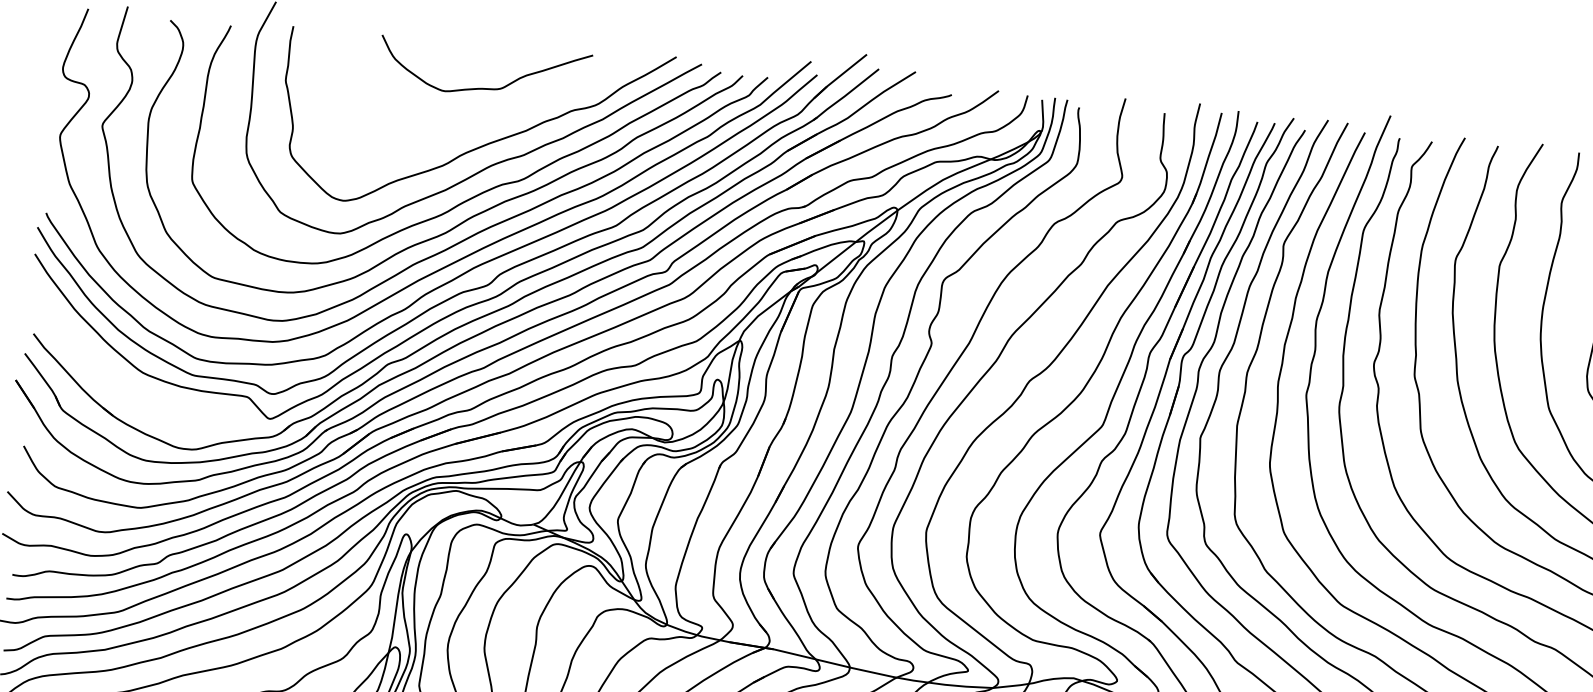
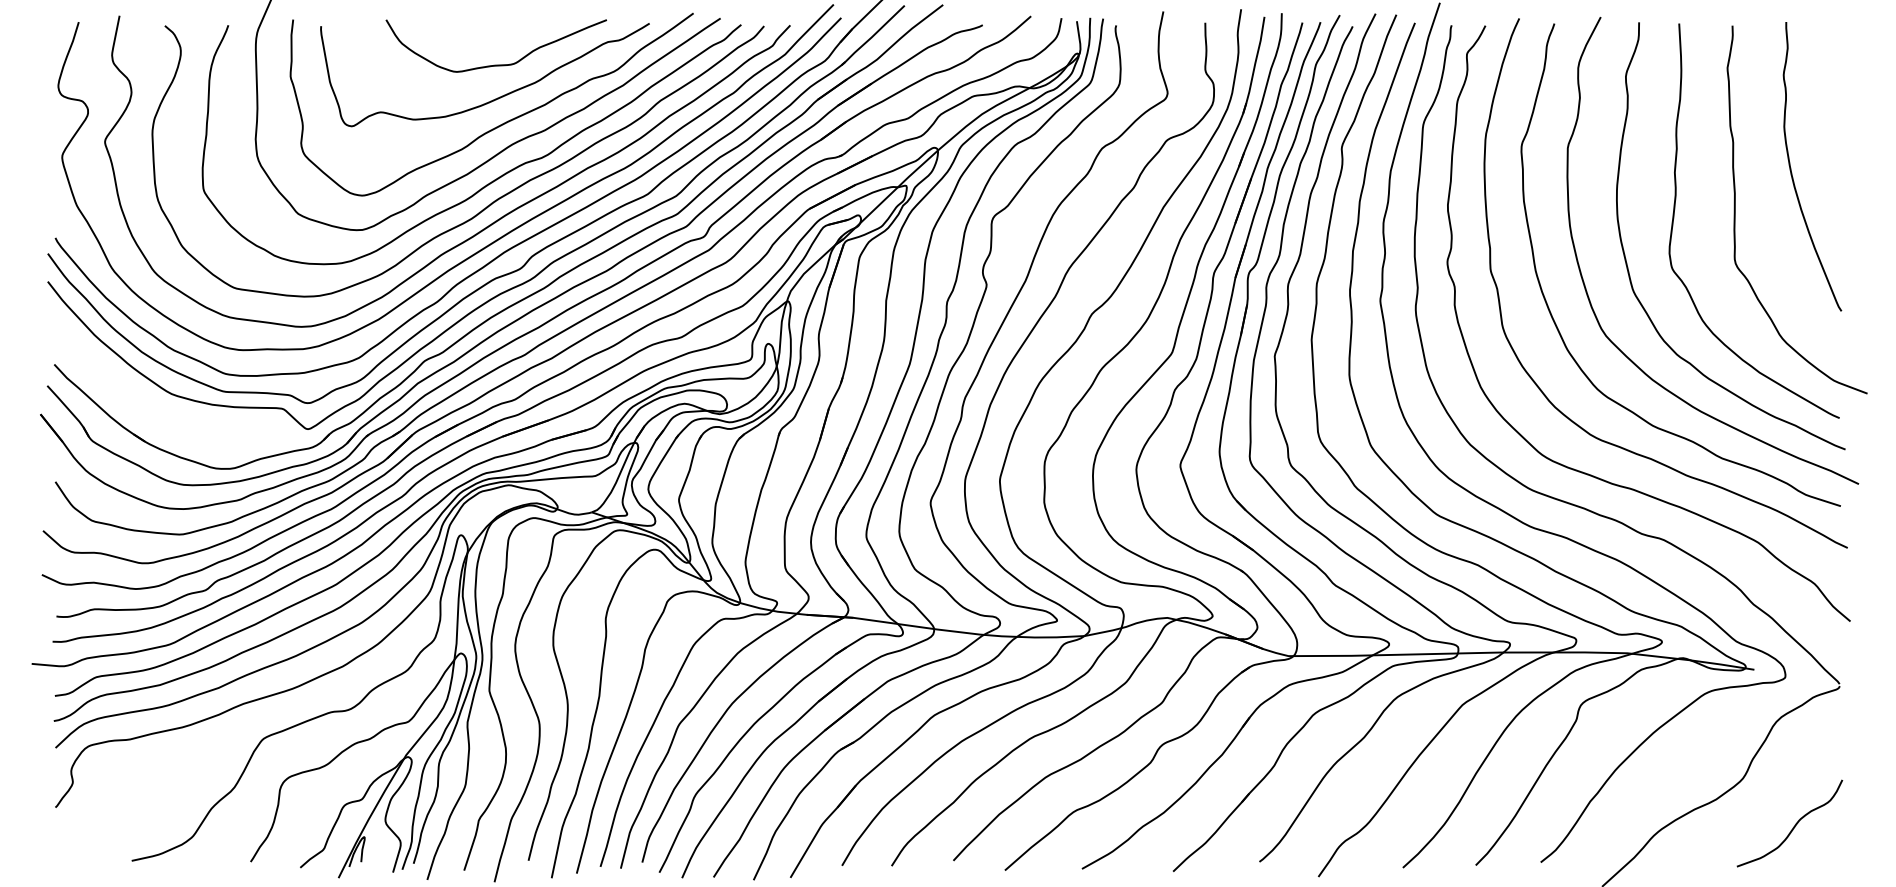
curve: (479, 120) -> (495, 98), added

